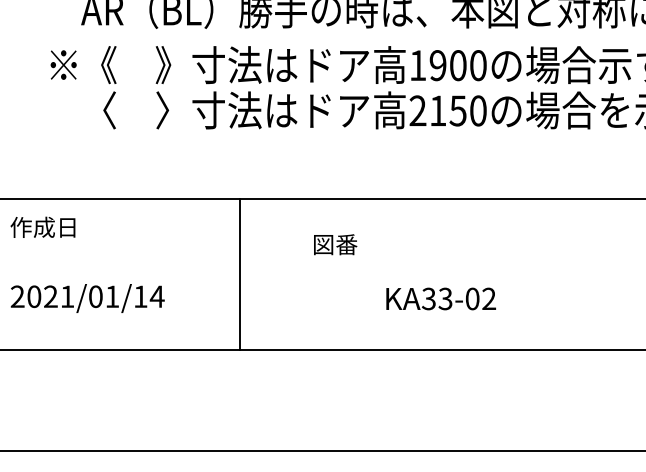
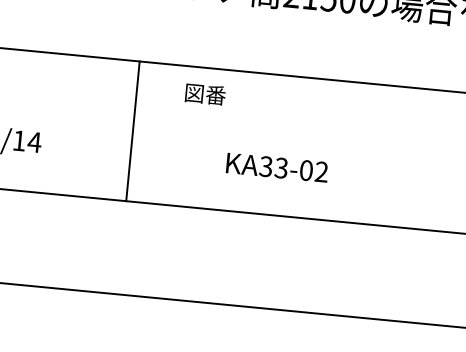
text: (335, 244) -> (205, 94), moved
line: (239, 274) -> (132, 131), moved
text: (440, 298) -> (276, 167), moved

